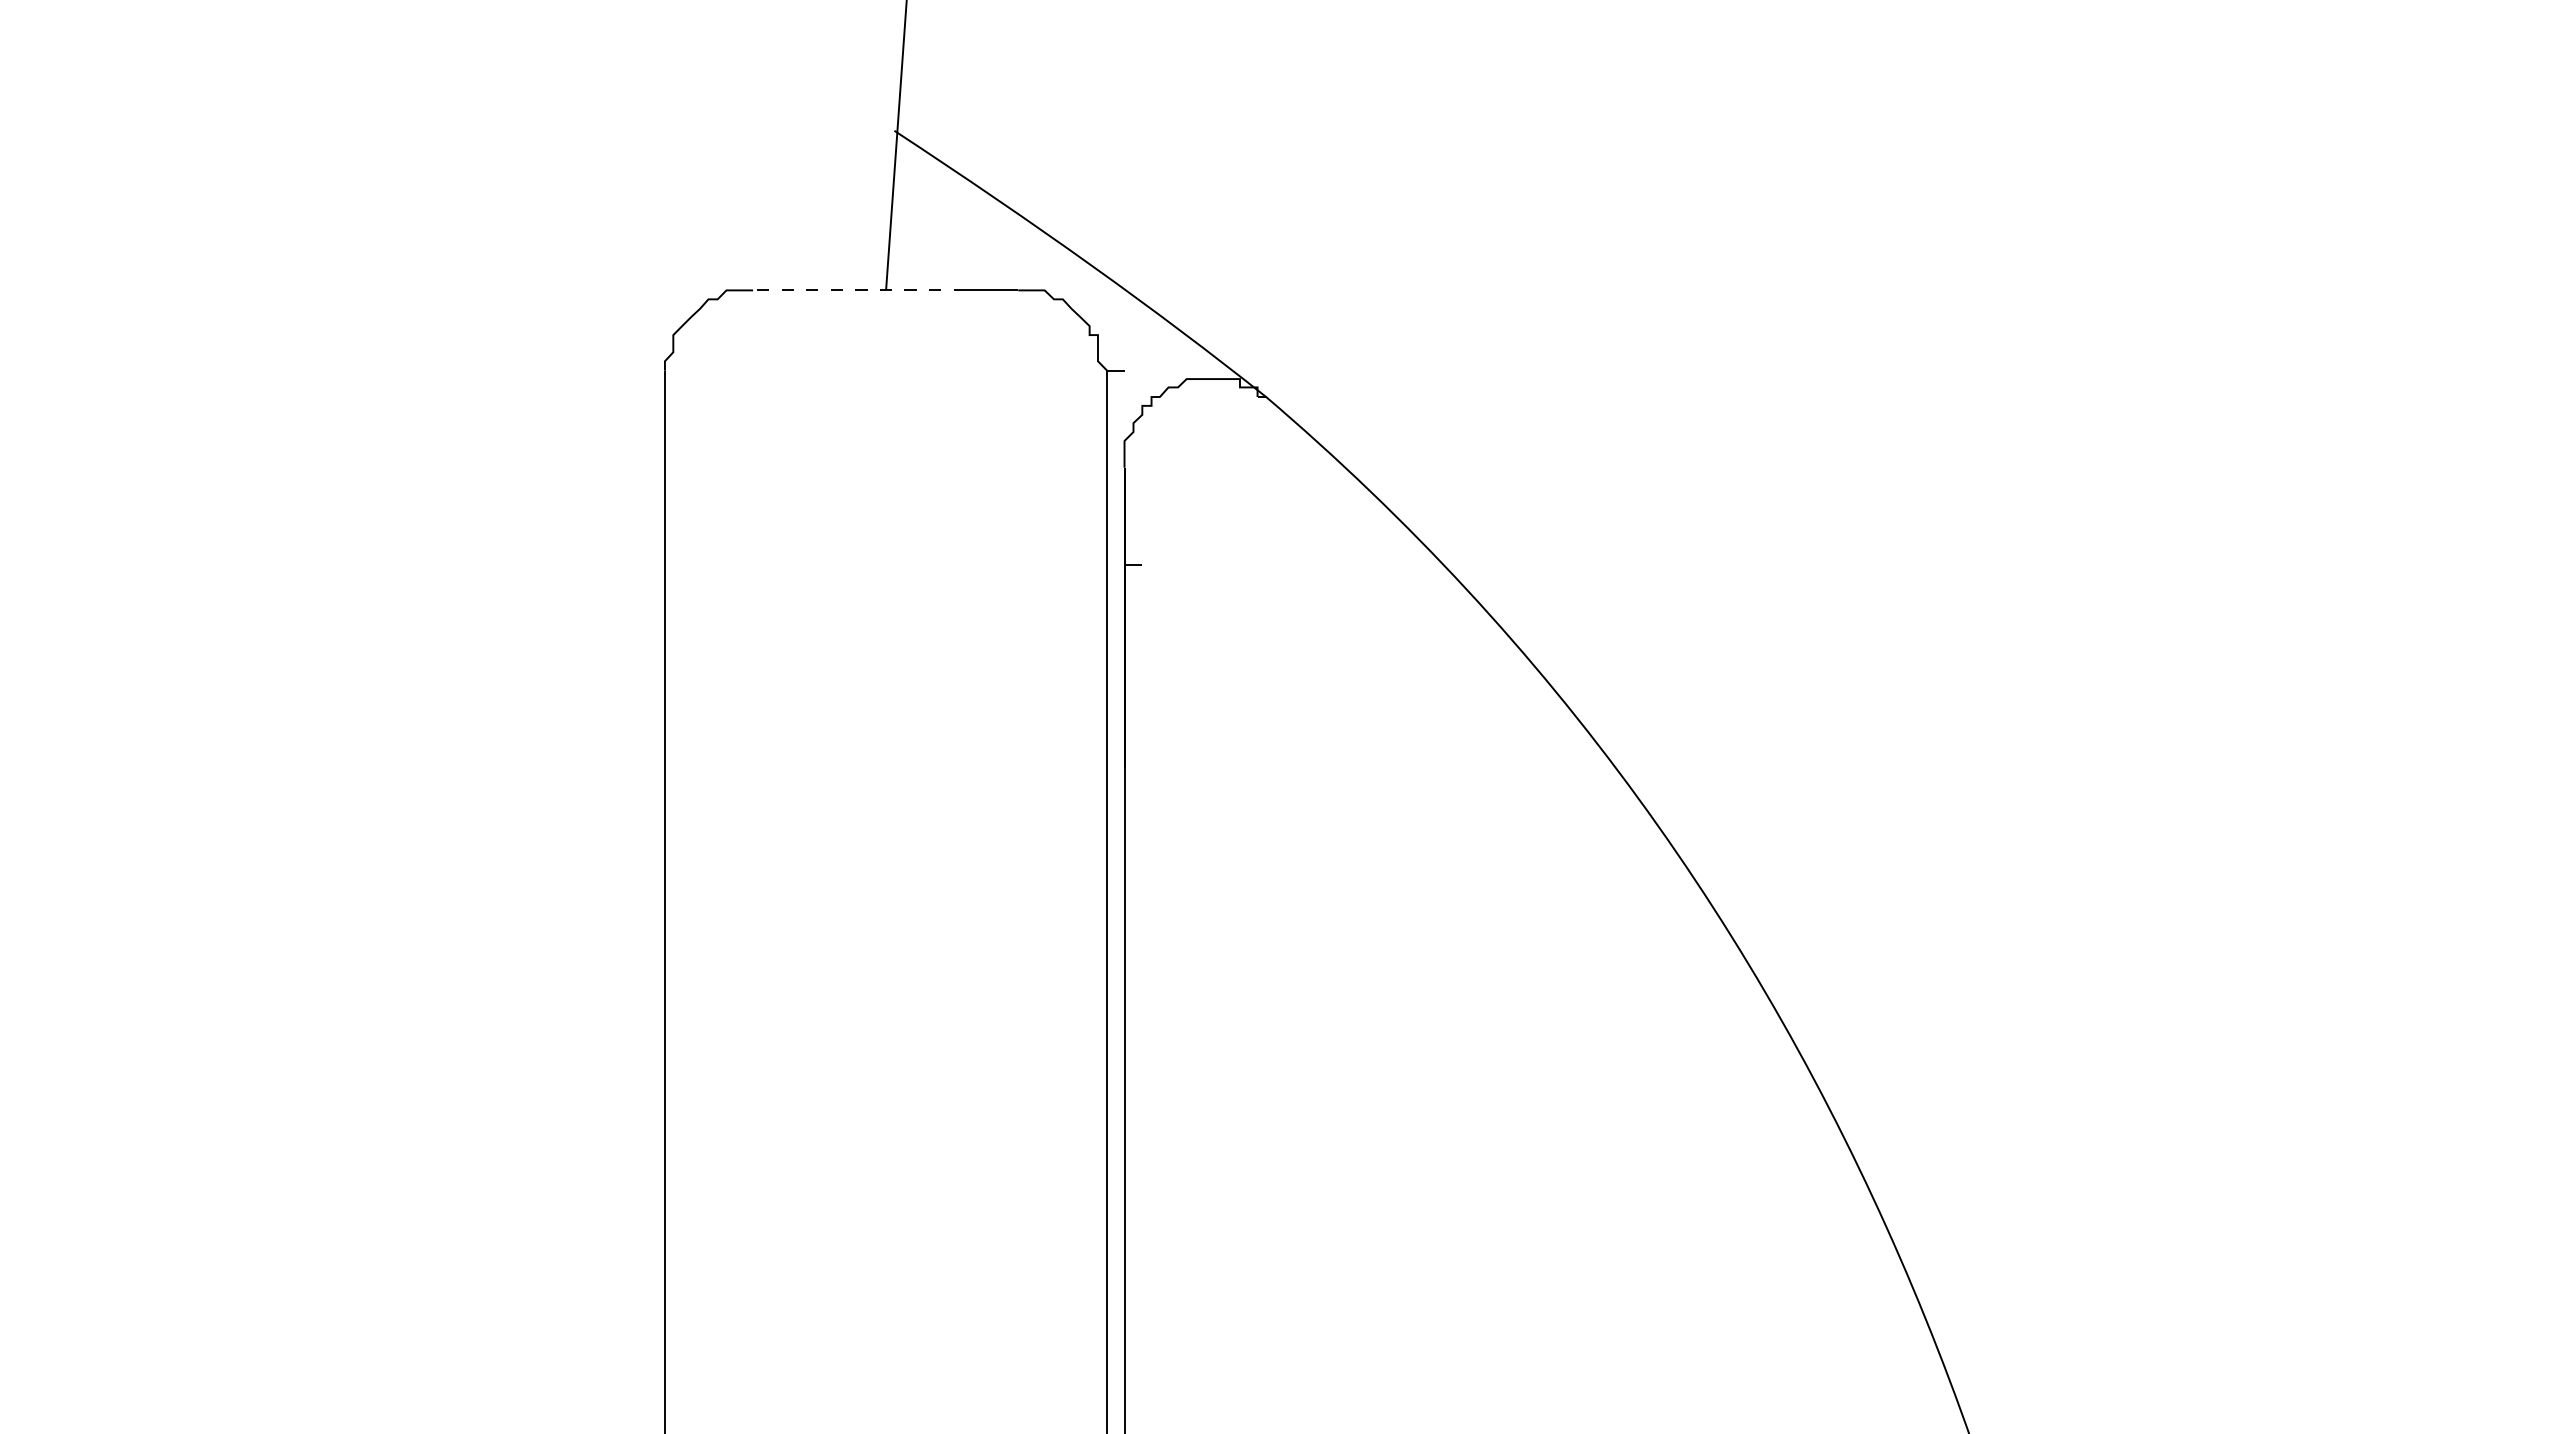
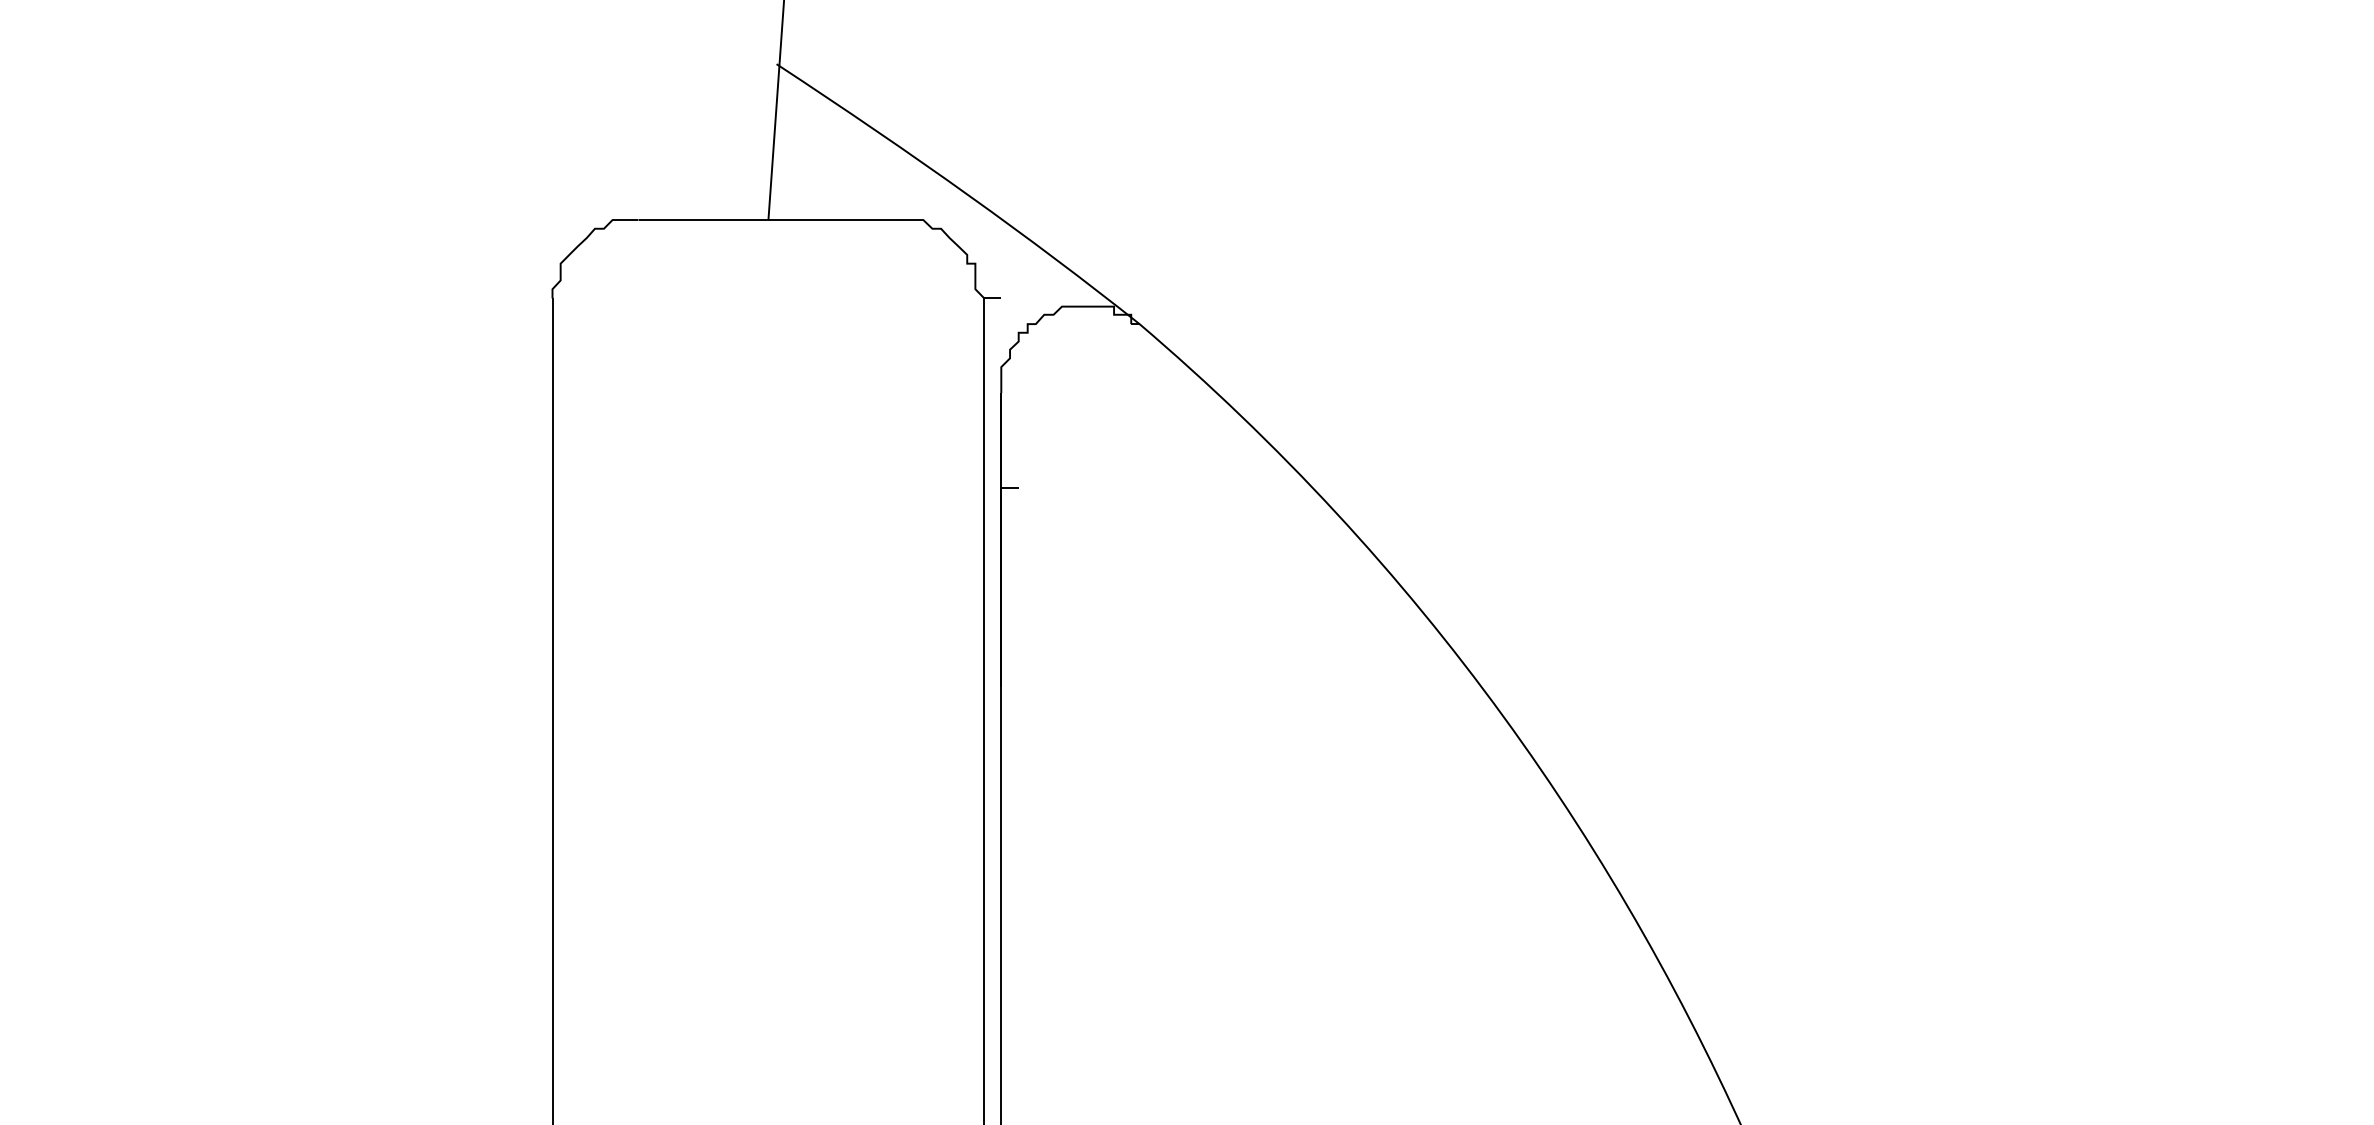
line: (858, 290) -> (741, 220), dashed -> solid

